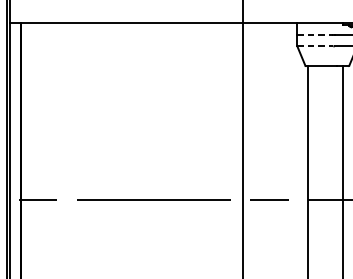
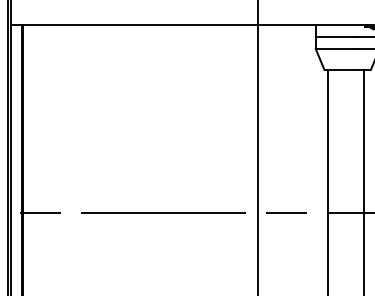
line: (315, 34) -> (335, 36), dashed -> solid
line: (315, 45) -> (335, 48), dashed -> solid

